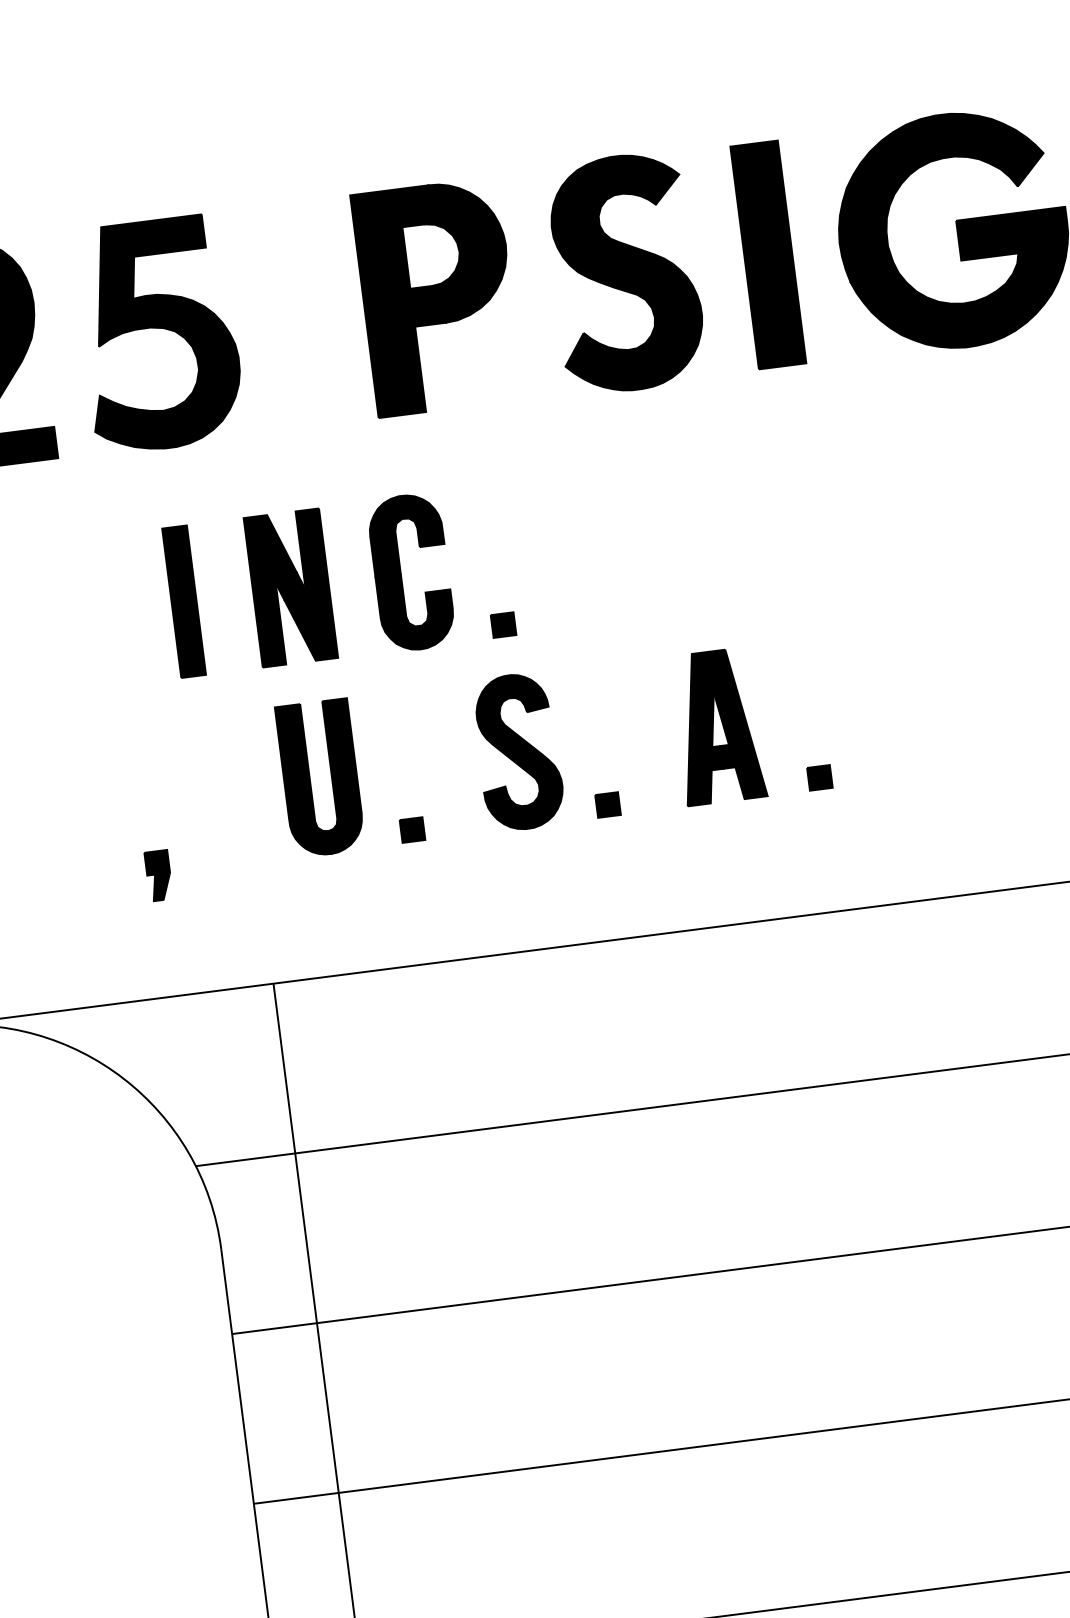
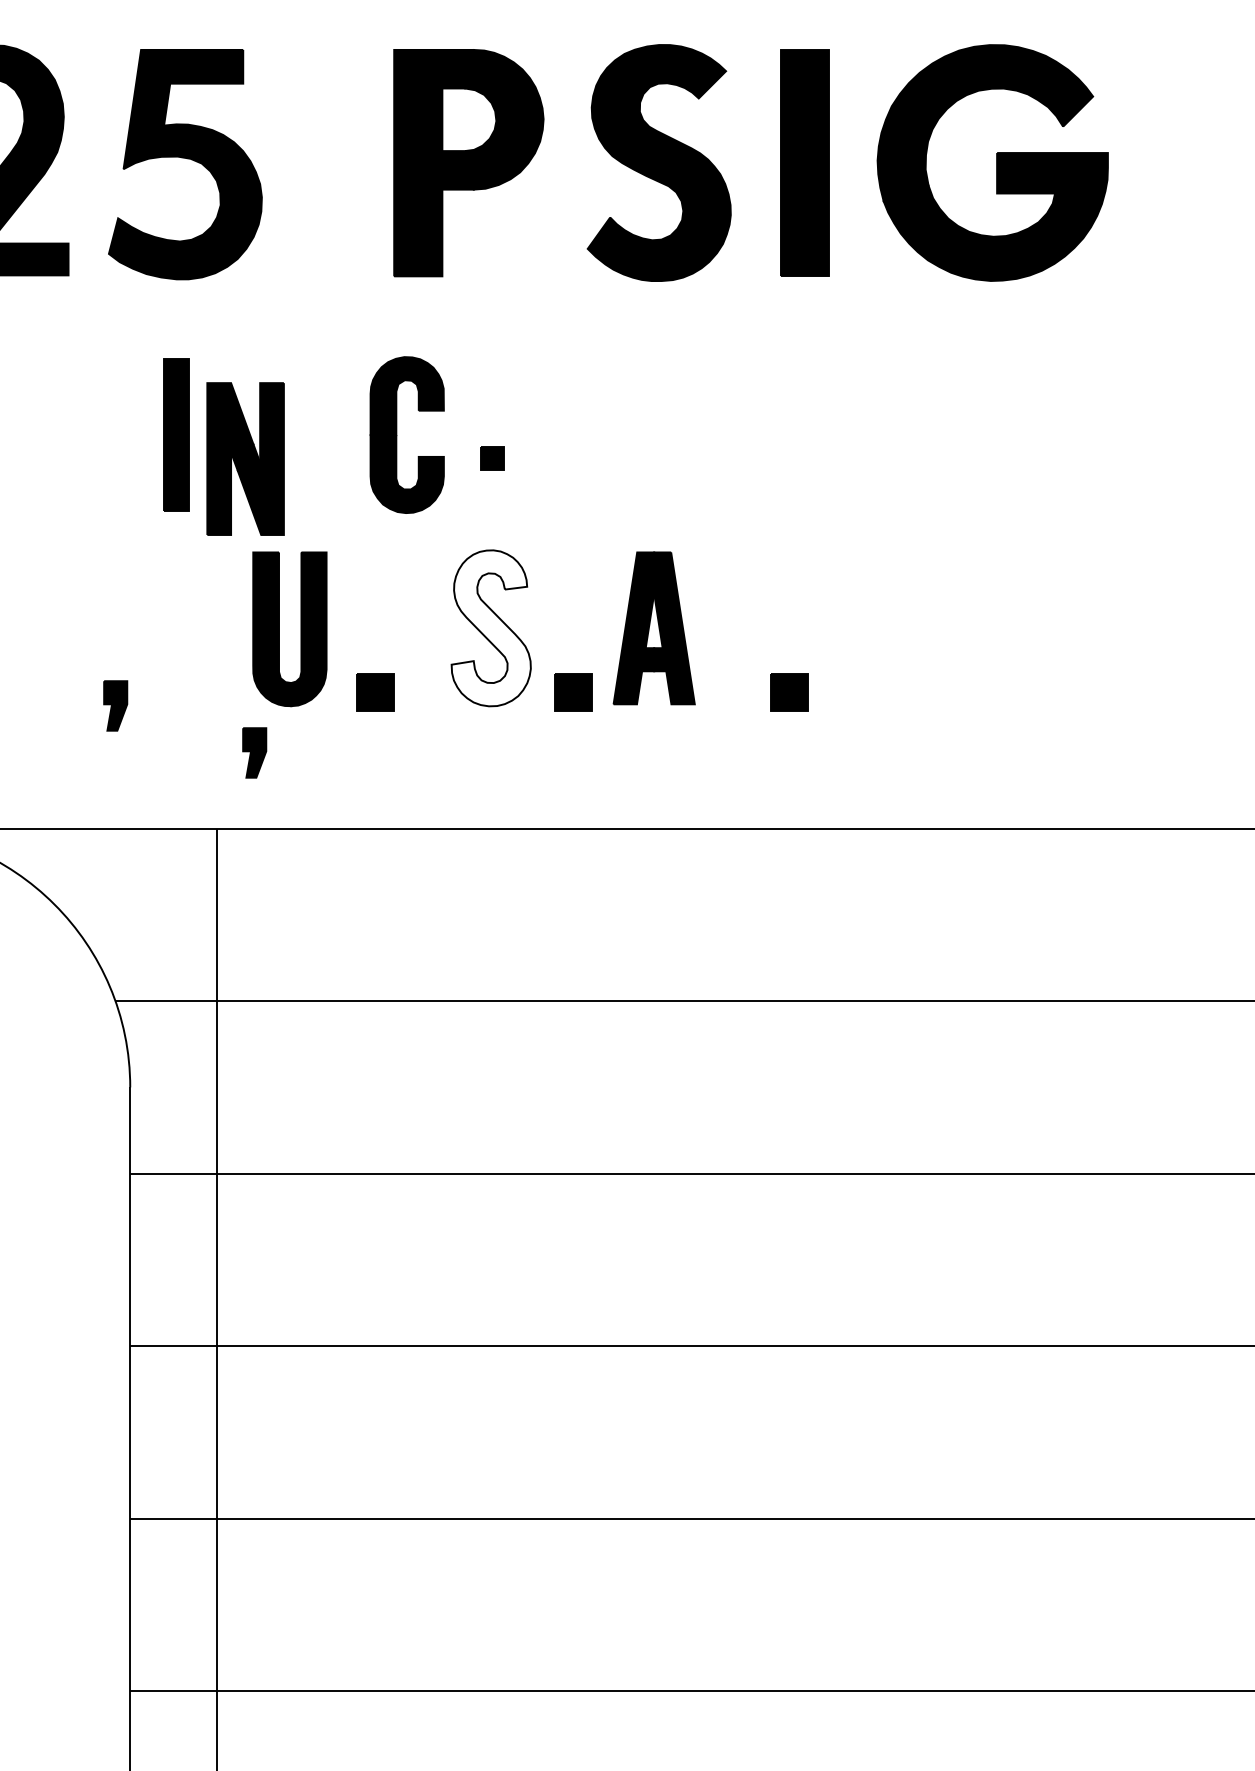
part: (290, 587) -> (245, 458), moved
part: (503, 625) -> (492, 458), moved
part: (717, 726) -> (653, 628), moved
fill: (517, 752) -> (490, 628), removed
part: (819, 777) -> (789, 692), size x1.6
part: (608, 804) -> (574, 692), size x1.6
part: (412, 829) -> (375, 692), size x1.6
part: (301, 904) -> (254, 752), added

